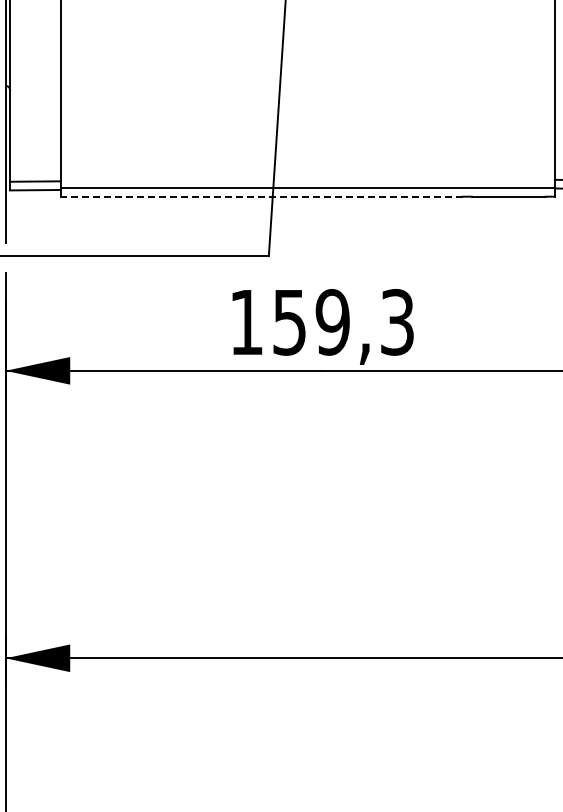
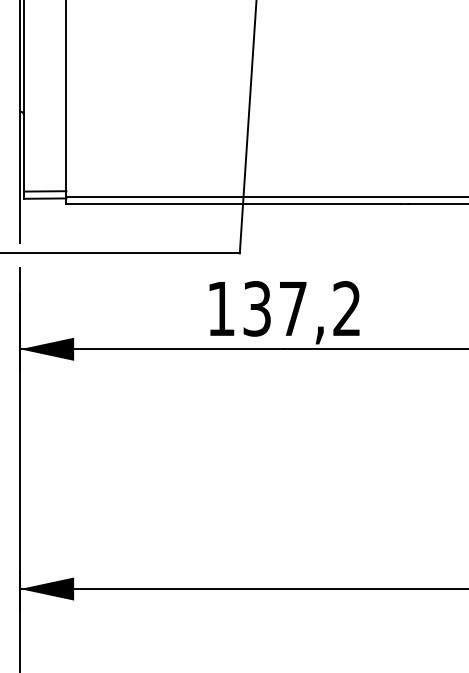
line: (261, 196) -> (233, 203), dashed -> solid
text: (343, 322) -> (302, 308), 159,3 -> 137,2

